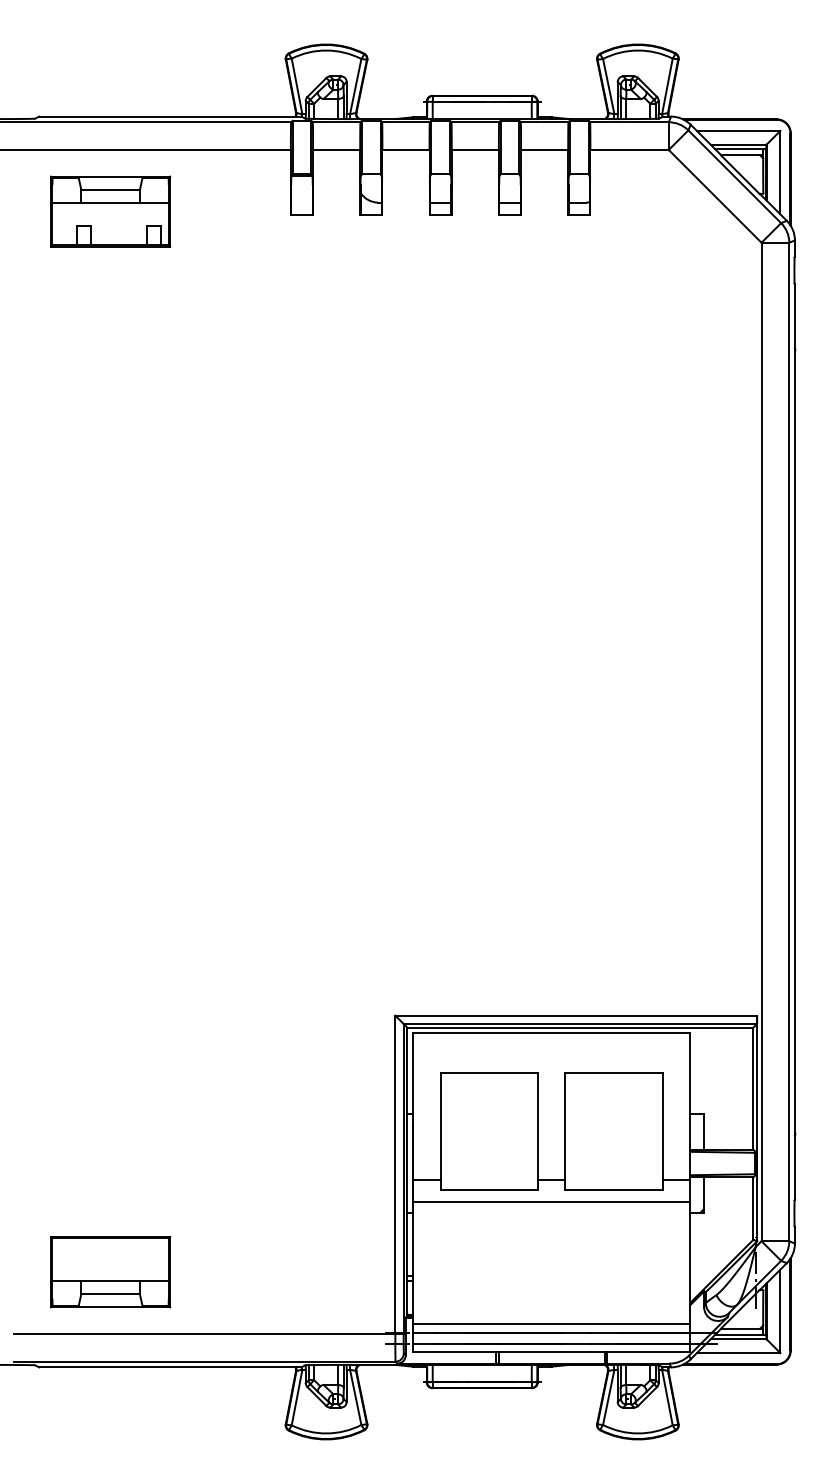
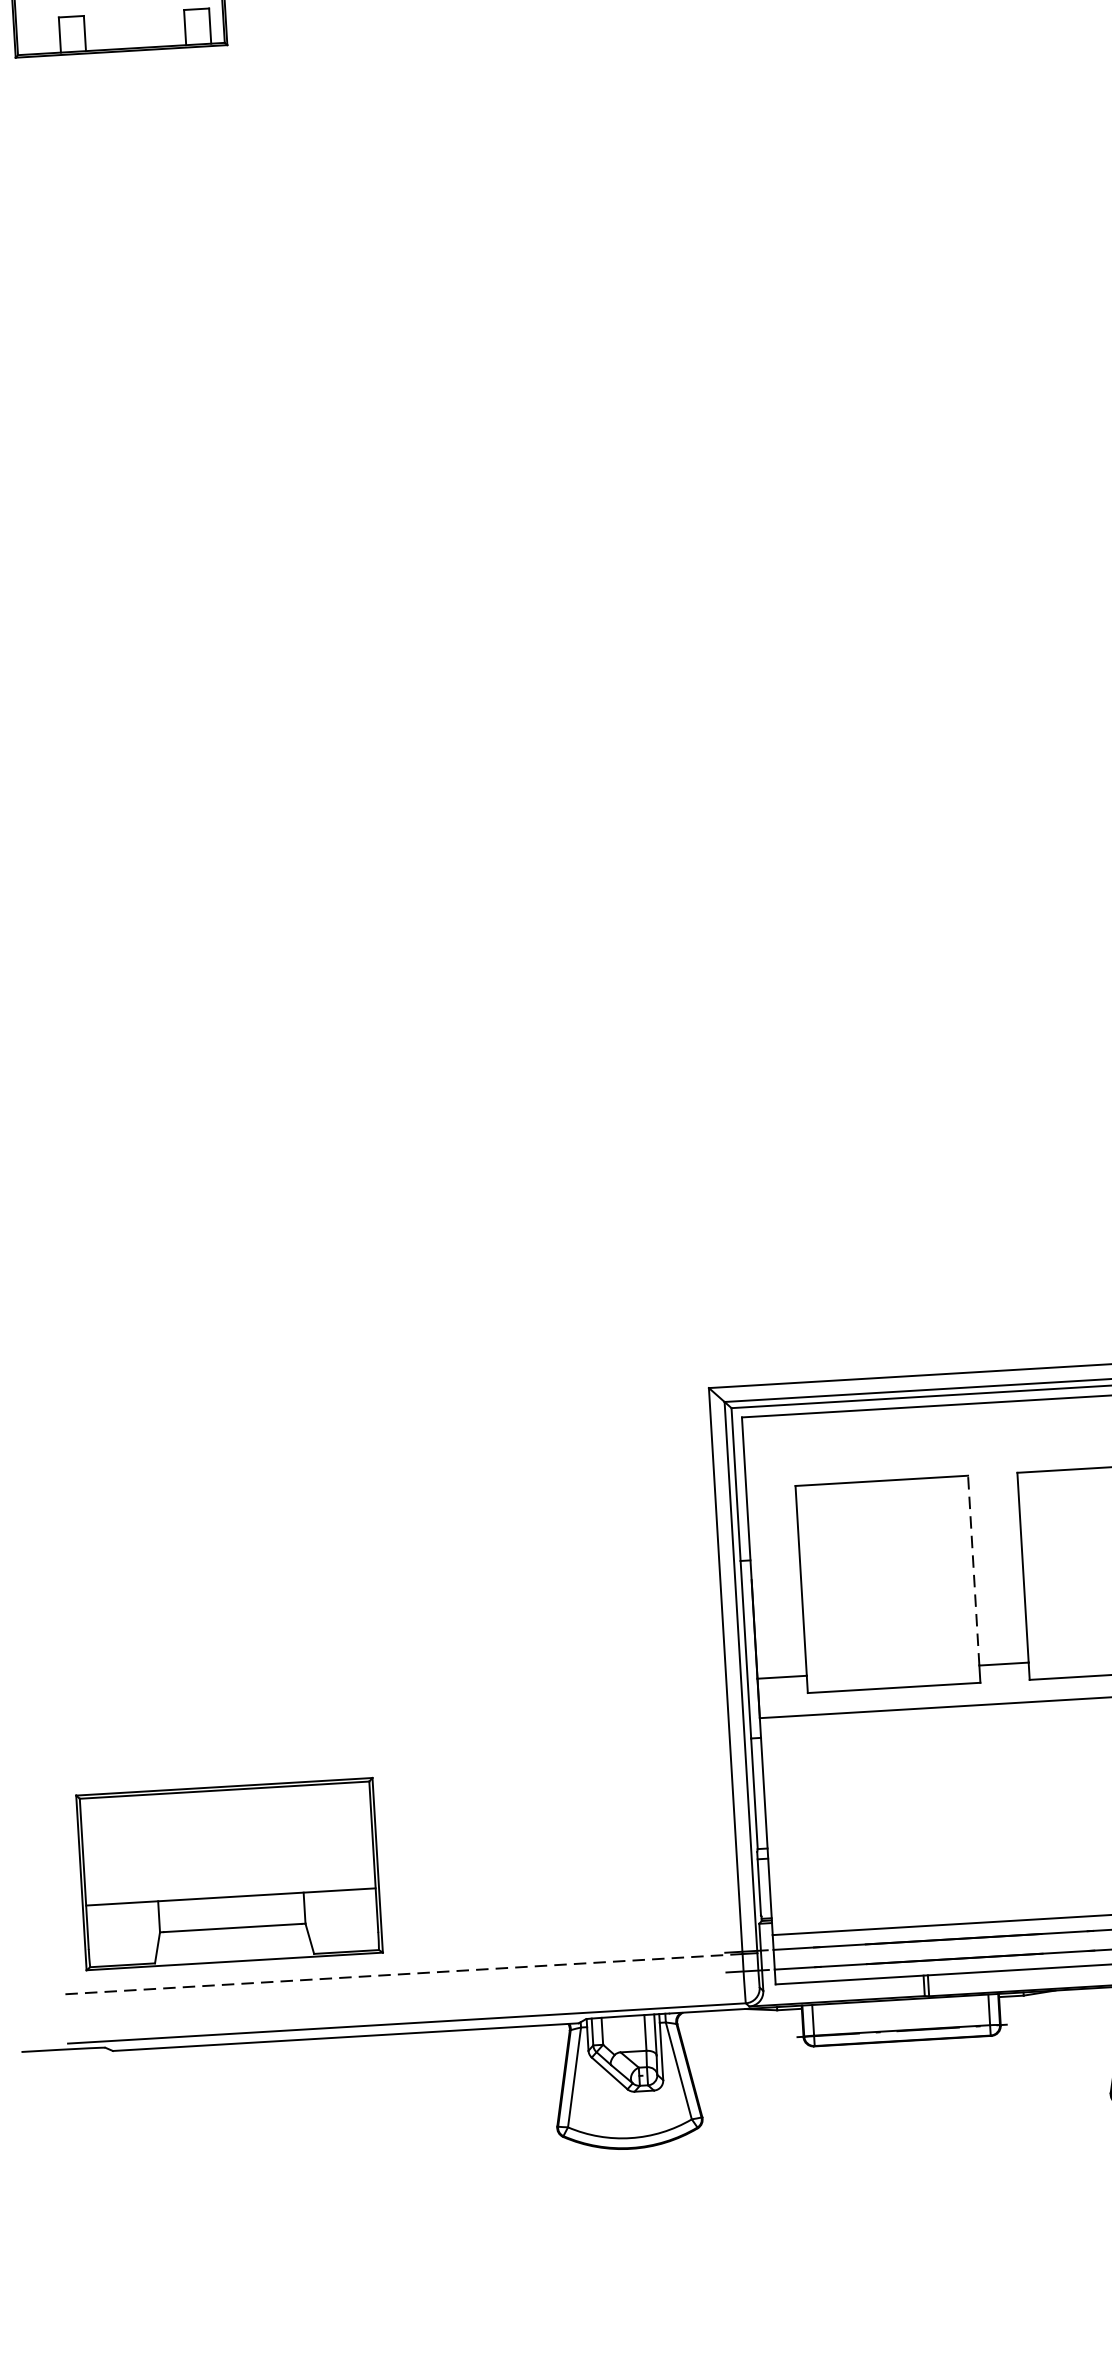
line: (537, 1126) -> (973, 1570), solid -> dashed
part: (110, 1272) -> (229, 1874), size x1.4
line: (205, 1333) -> (404, 1973), solid -> dashed

